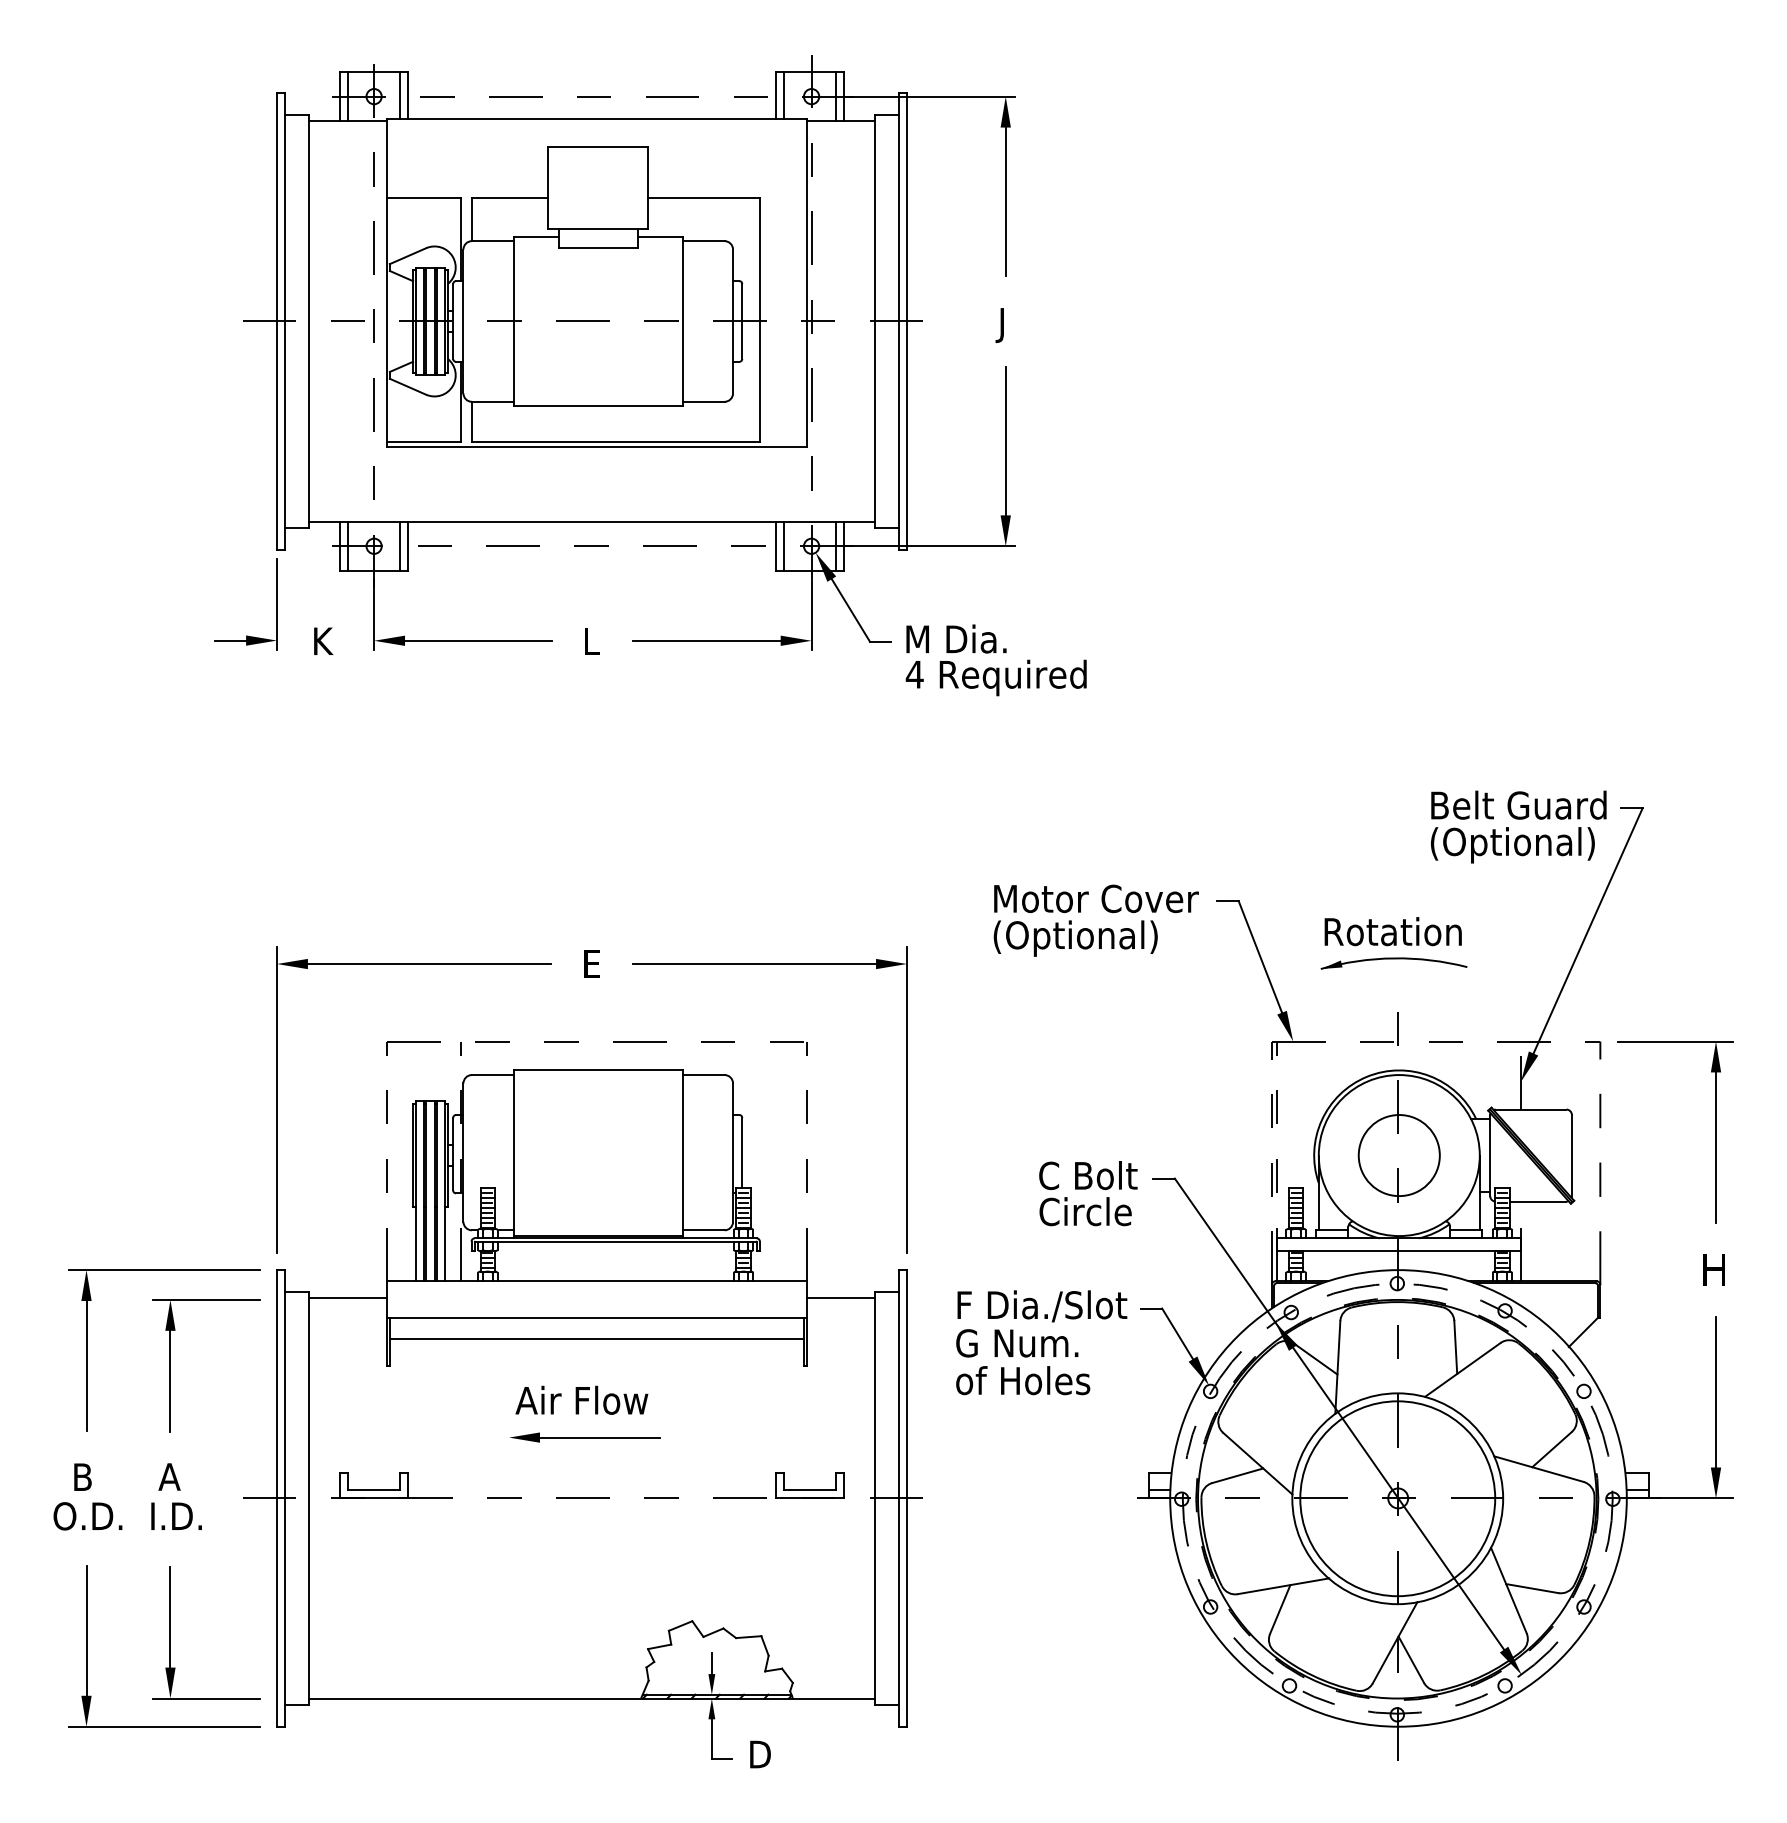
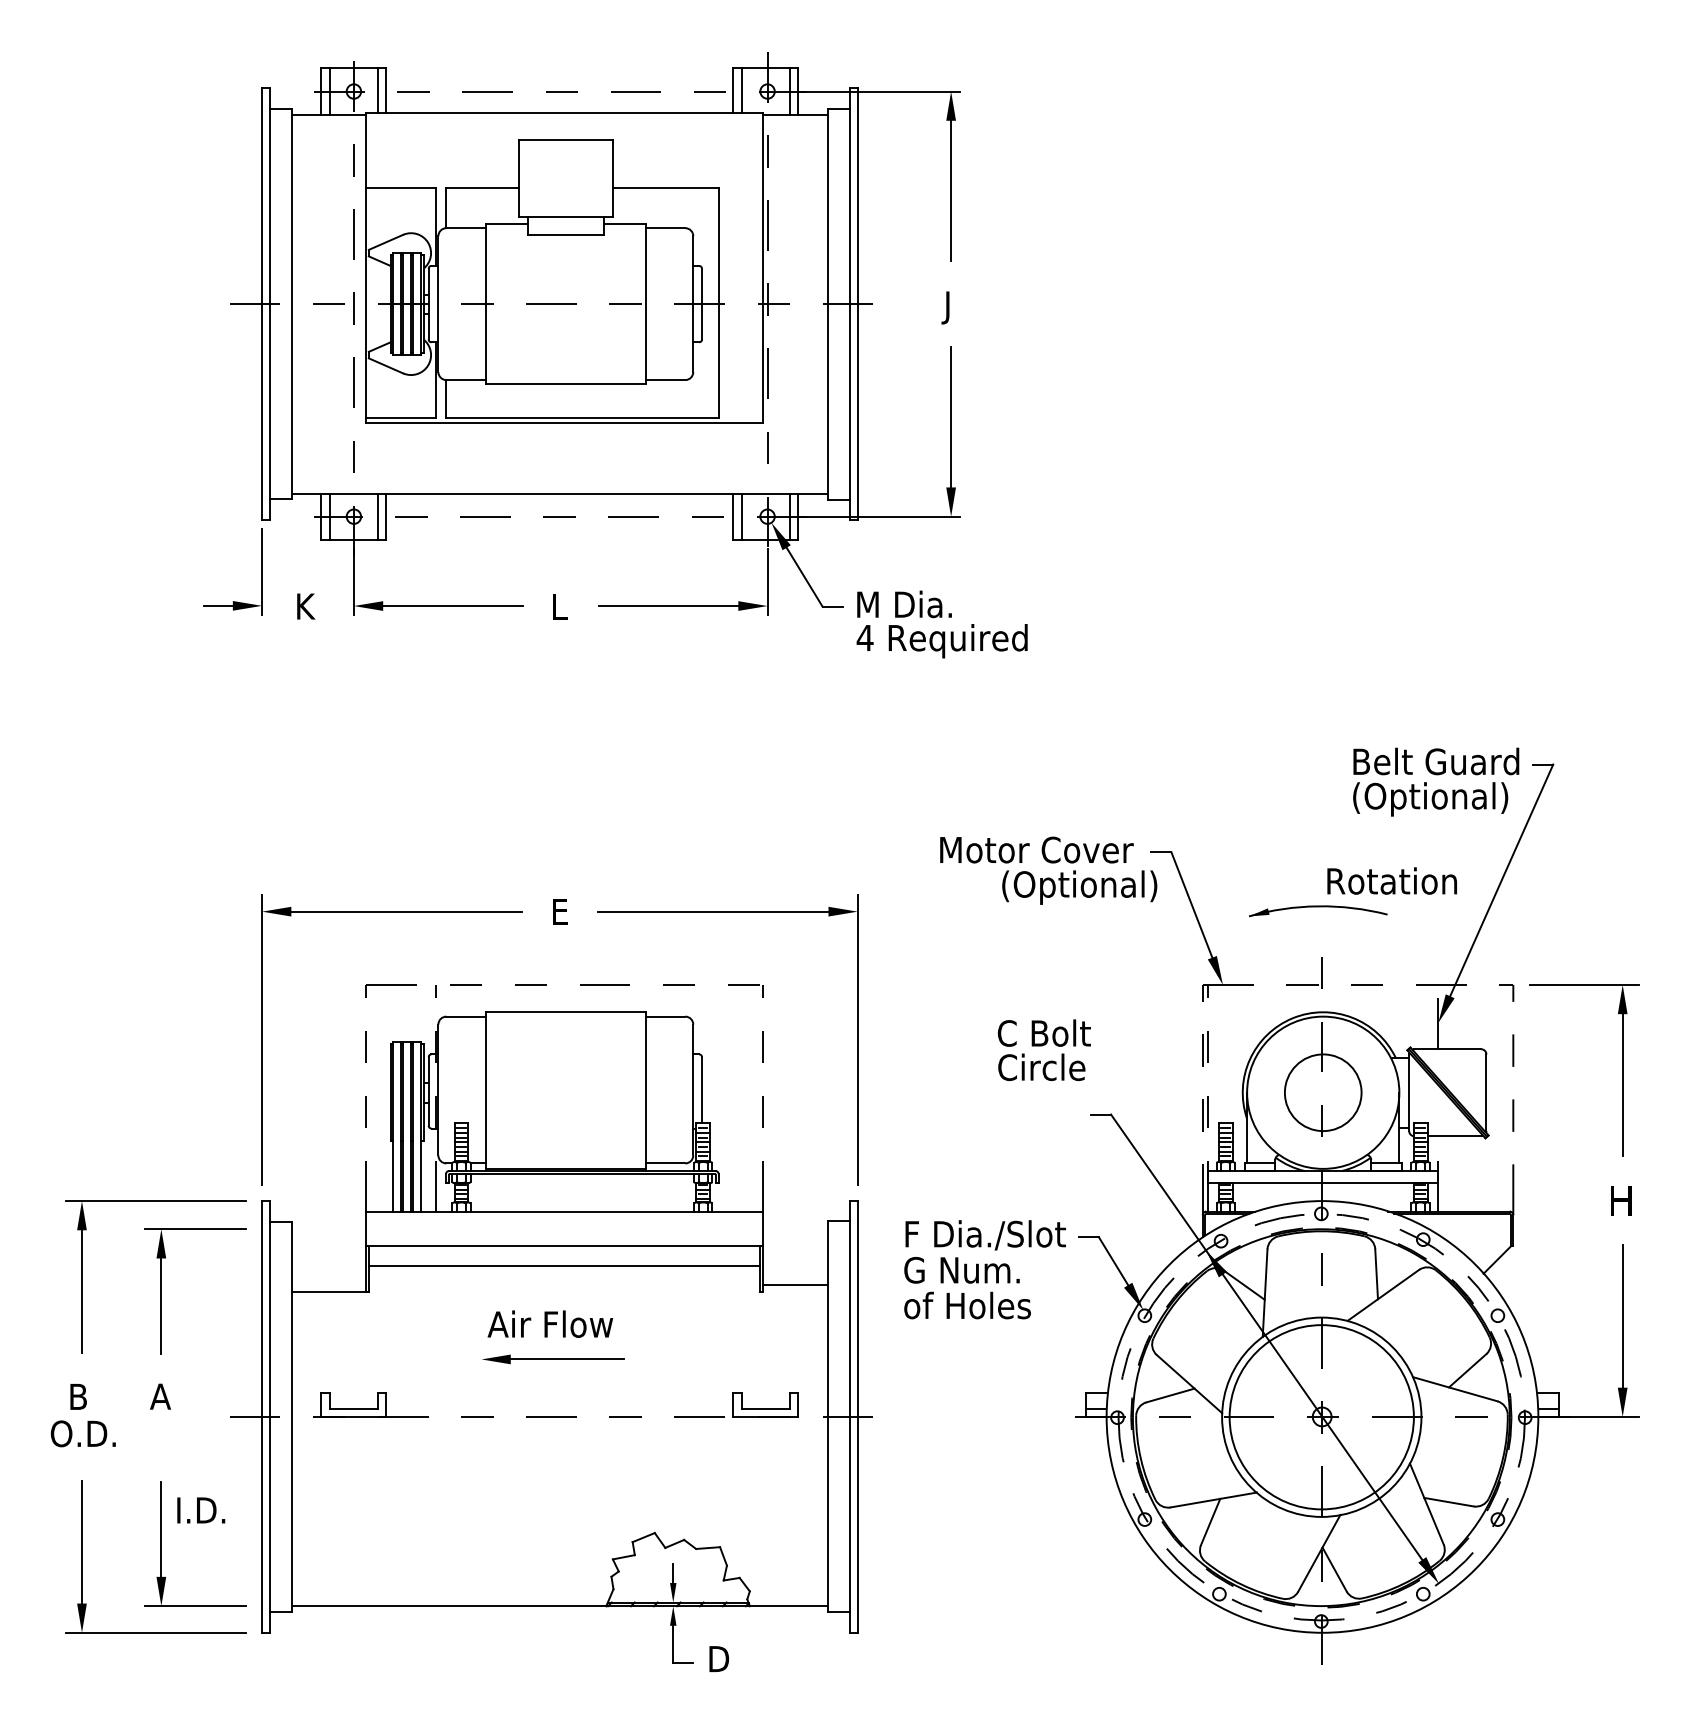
text: (1392, 931) -> (1391, 880), moved
text: (1075, 938) -> (1079, 887), moved
text: (1088, 1193) -> (1044, 1050), moved
line: (347, 1298) -> (328, 1292), moved
line: (840, 1298) -> (794, 1285), moved
text: (176, 1515) -> (201, 1509), moved

